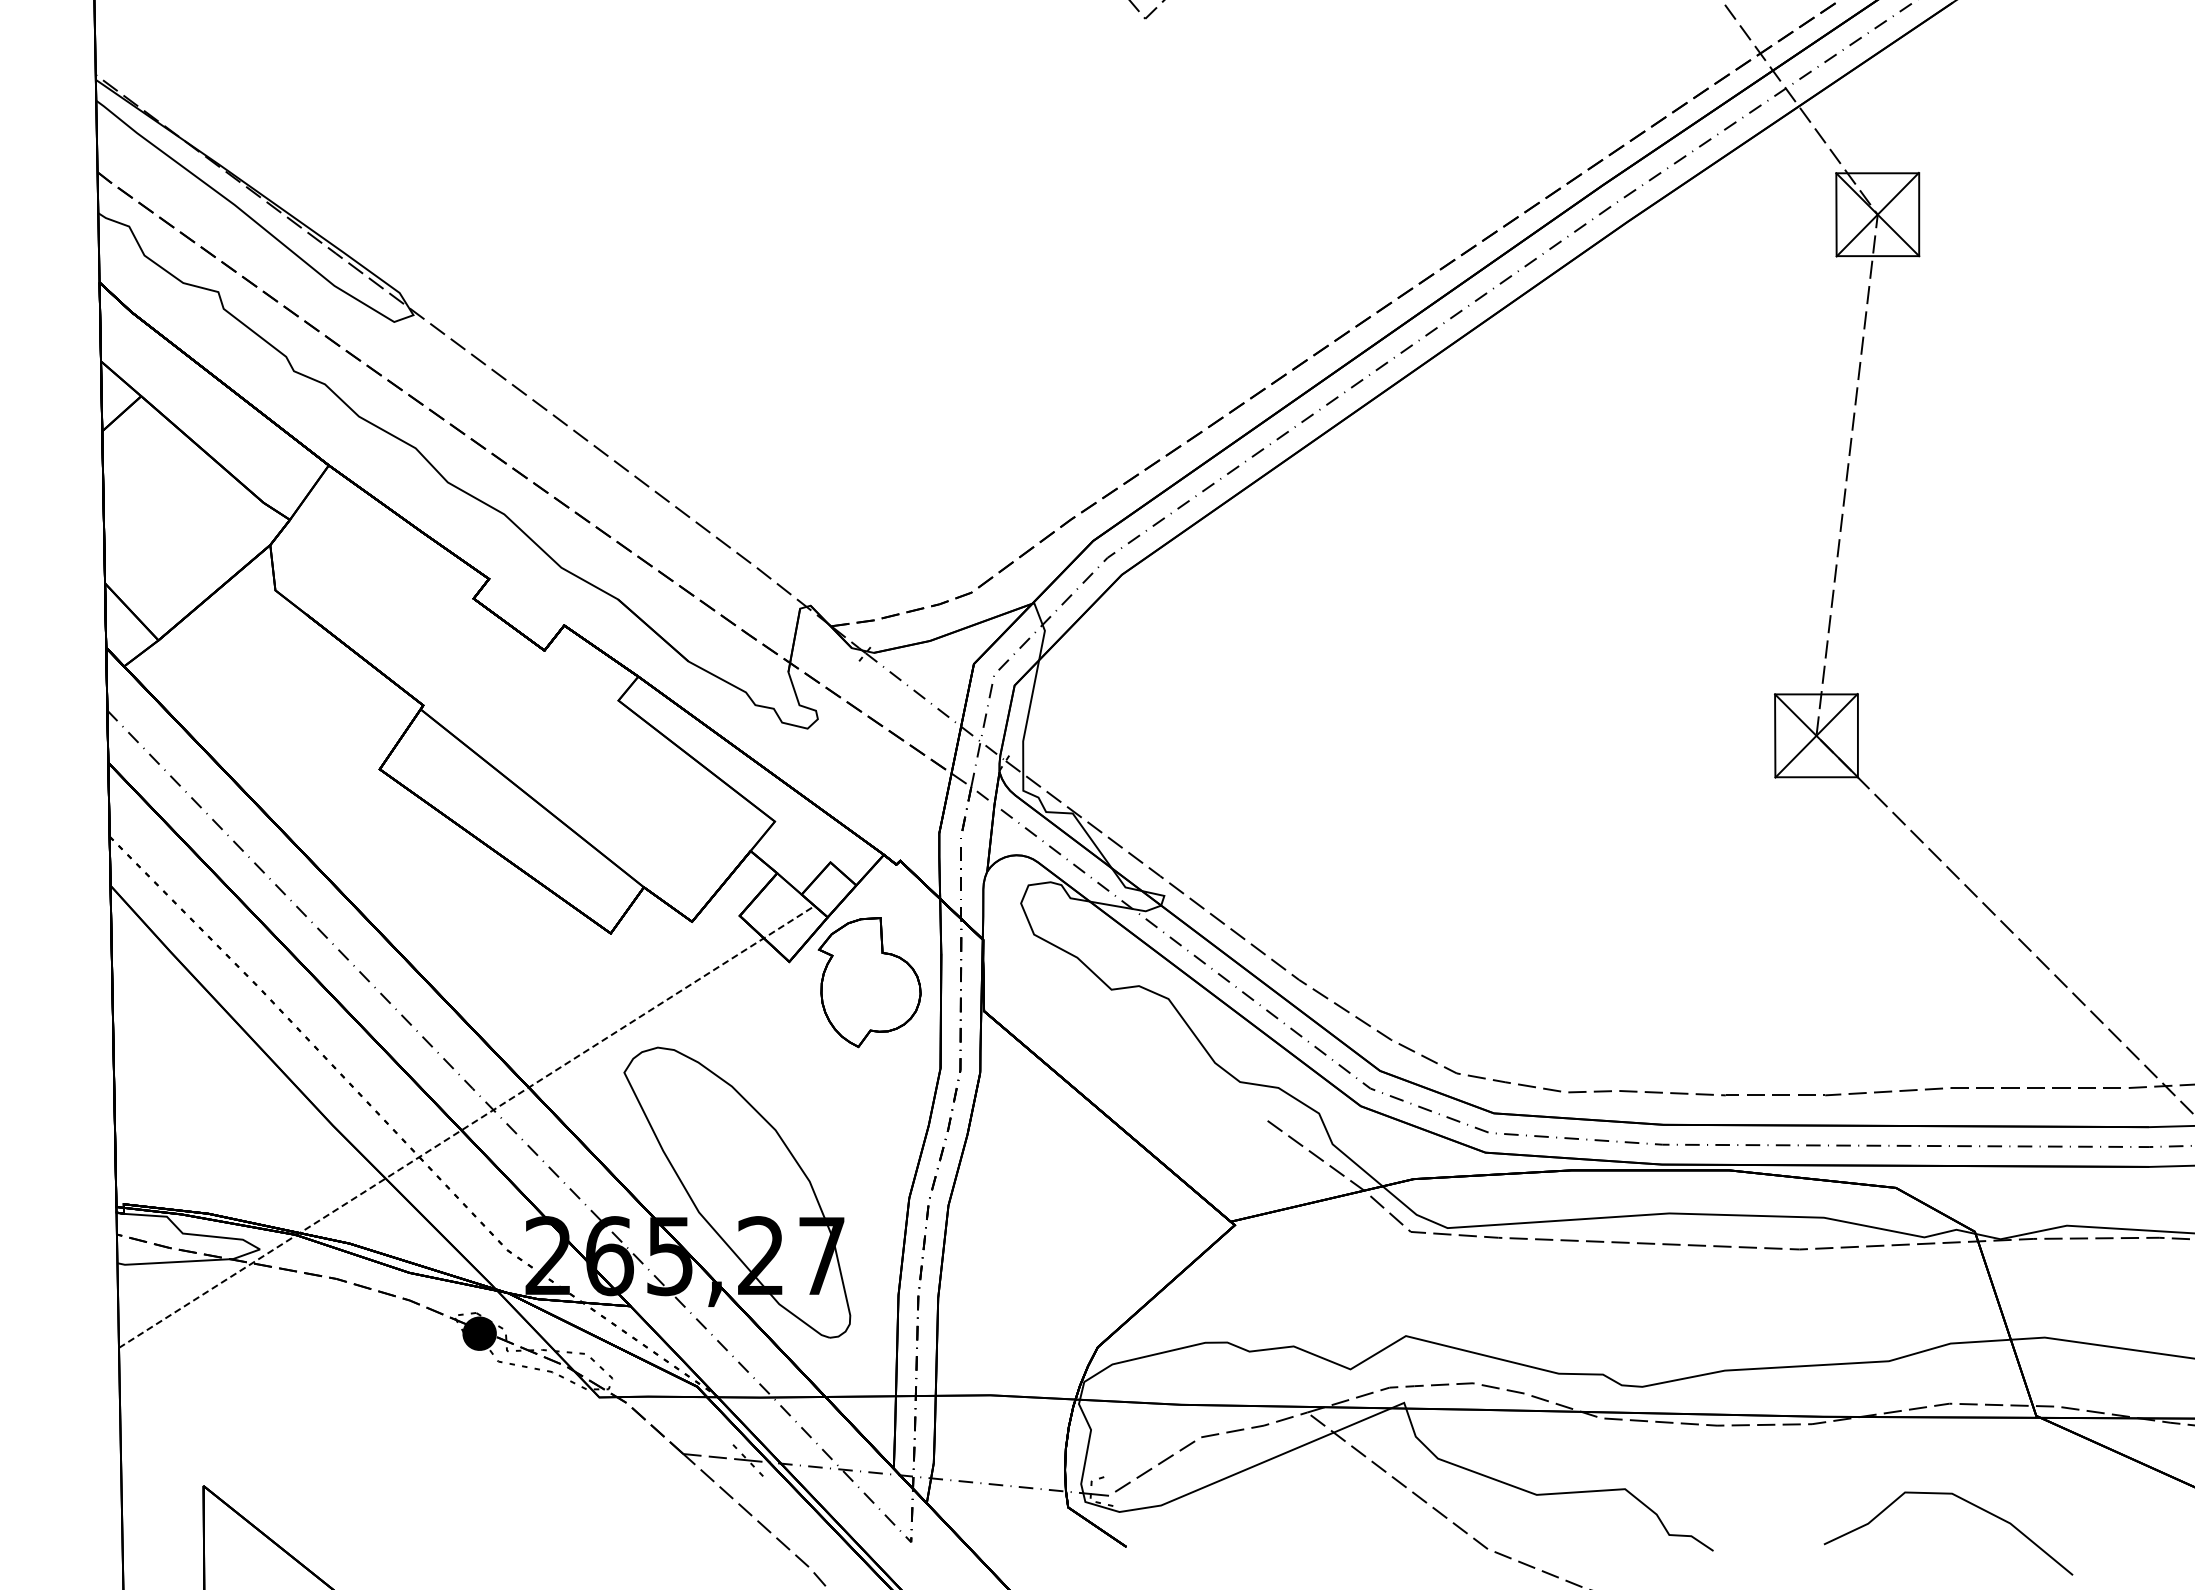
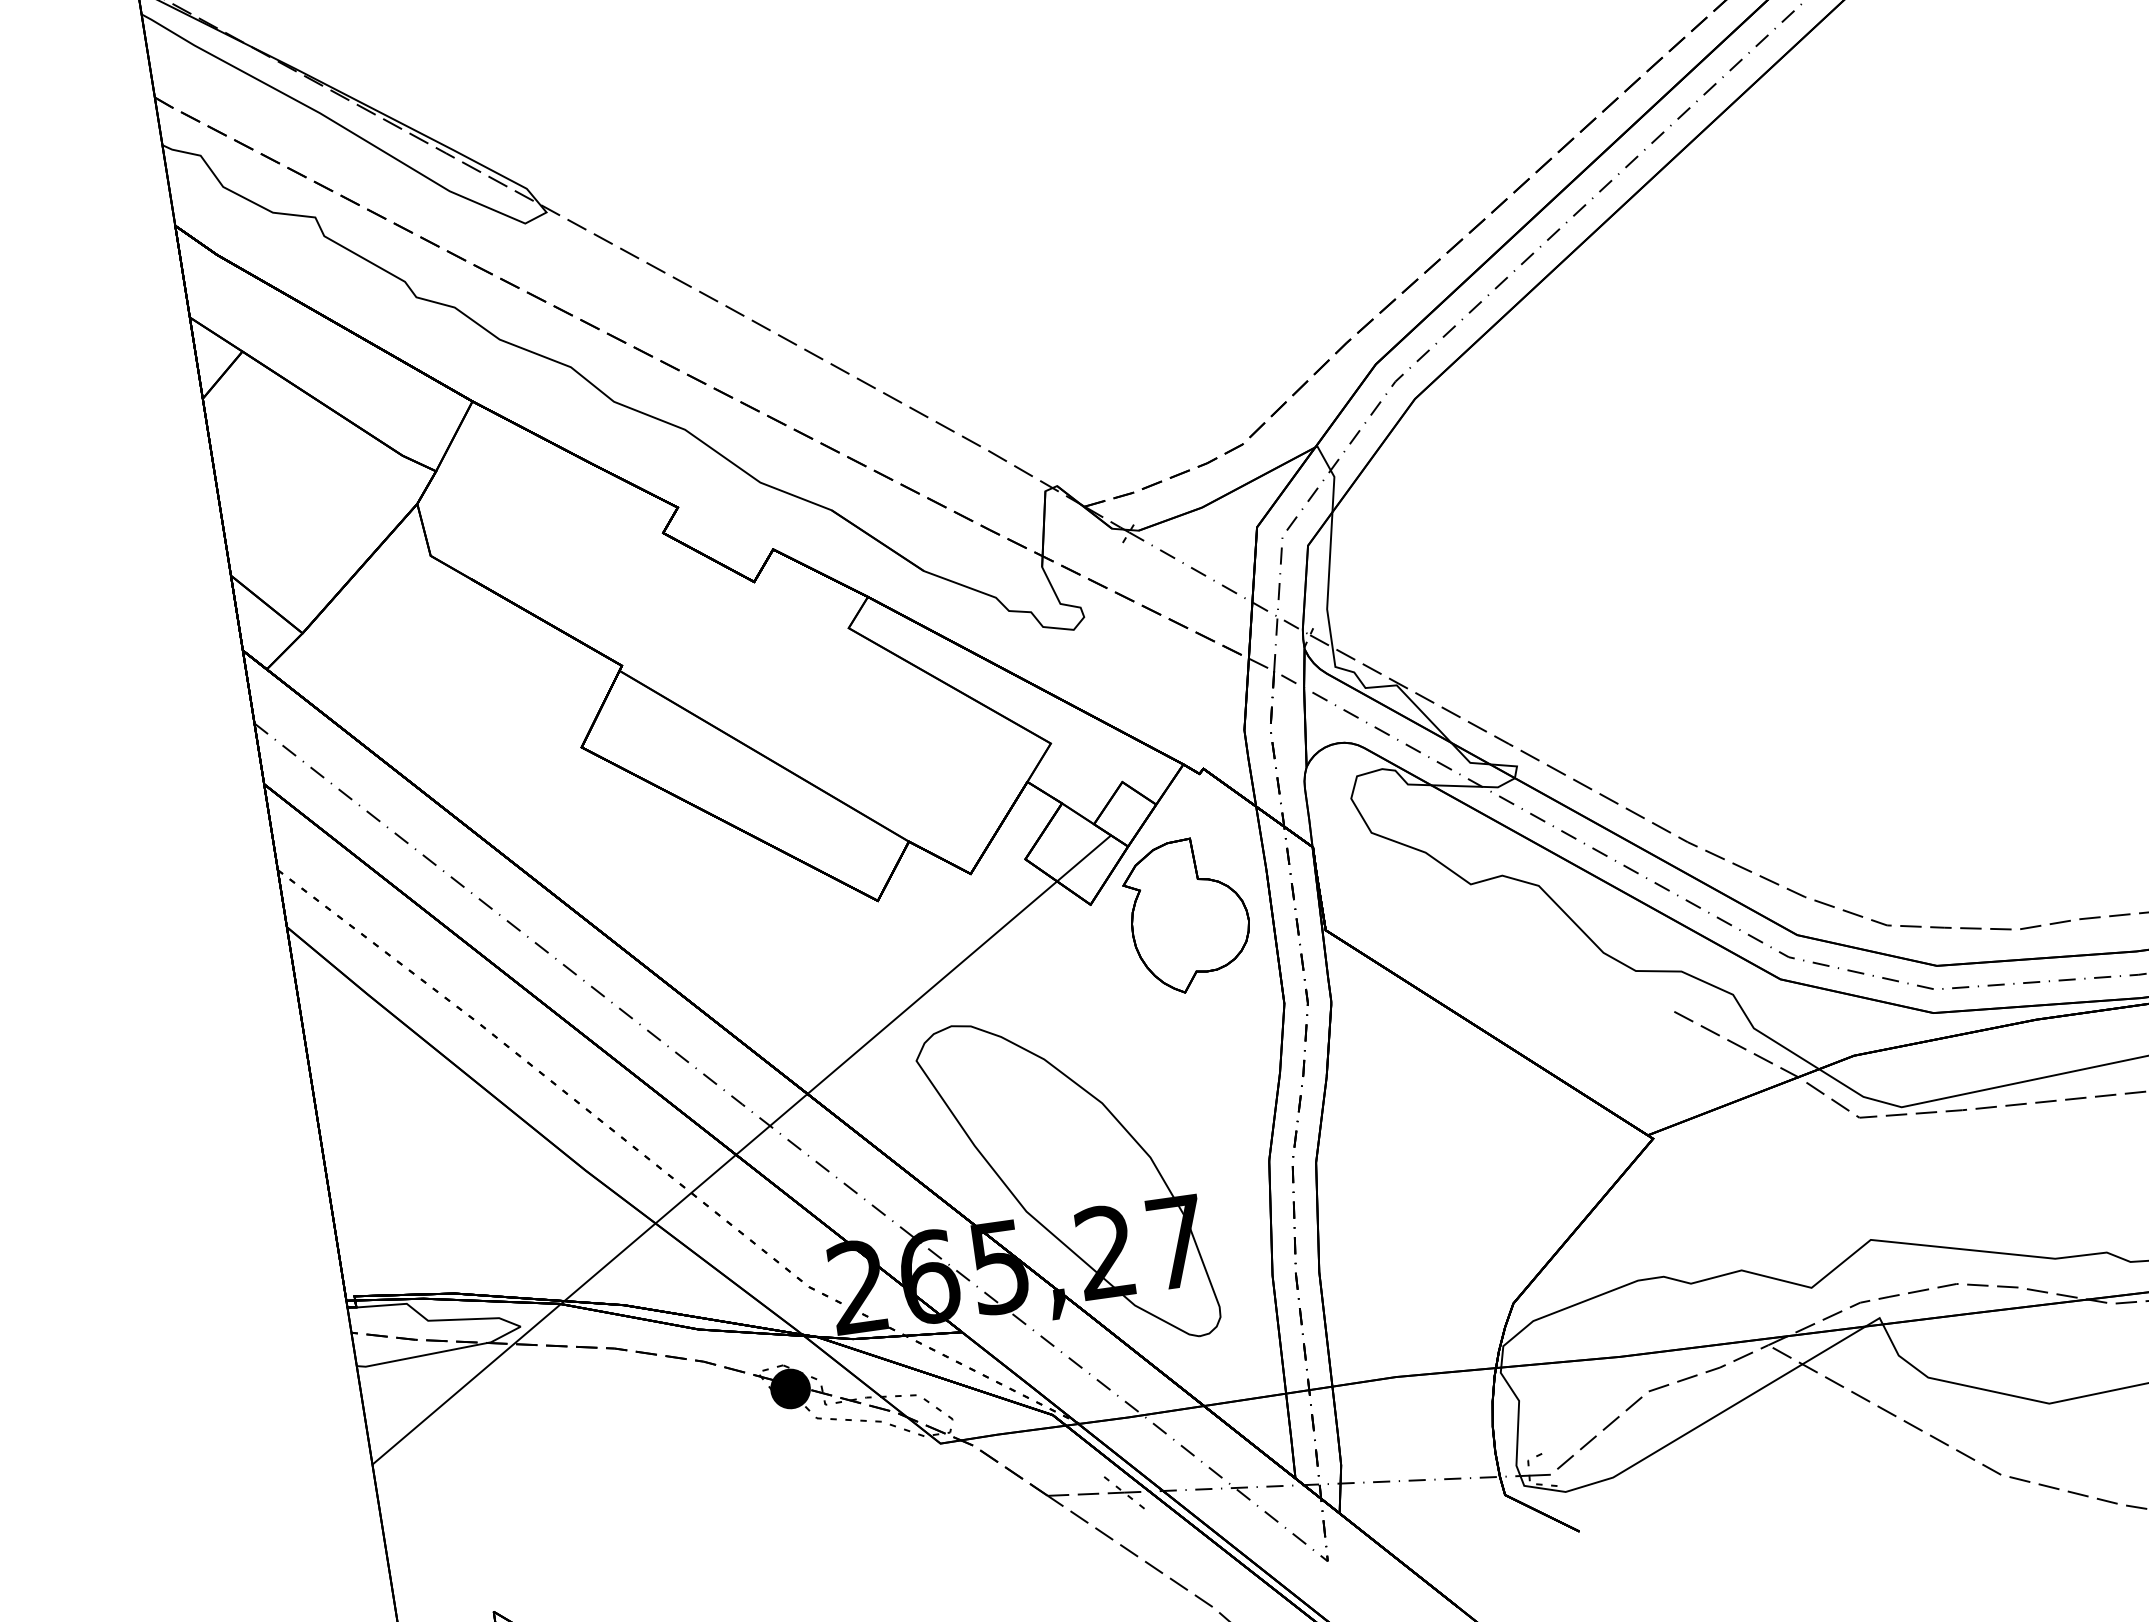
line: (467, 1126) -> (742, 1149), dashed -> solid

